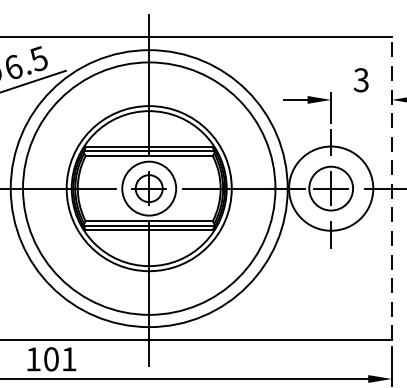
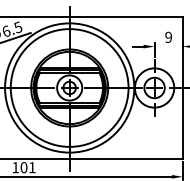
text: (361, 80) -> (168, 37), 3 -> 9
line: (391, 189) -> (182, 88), dashed -> solid

